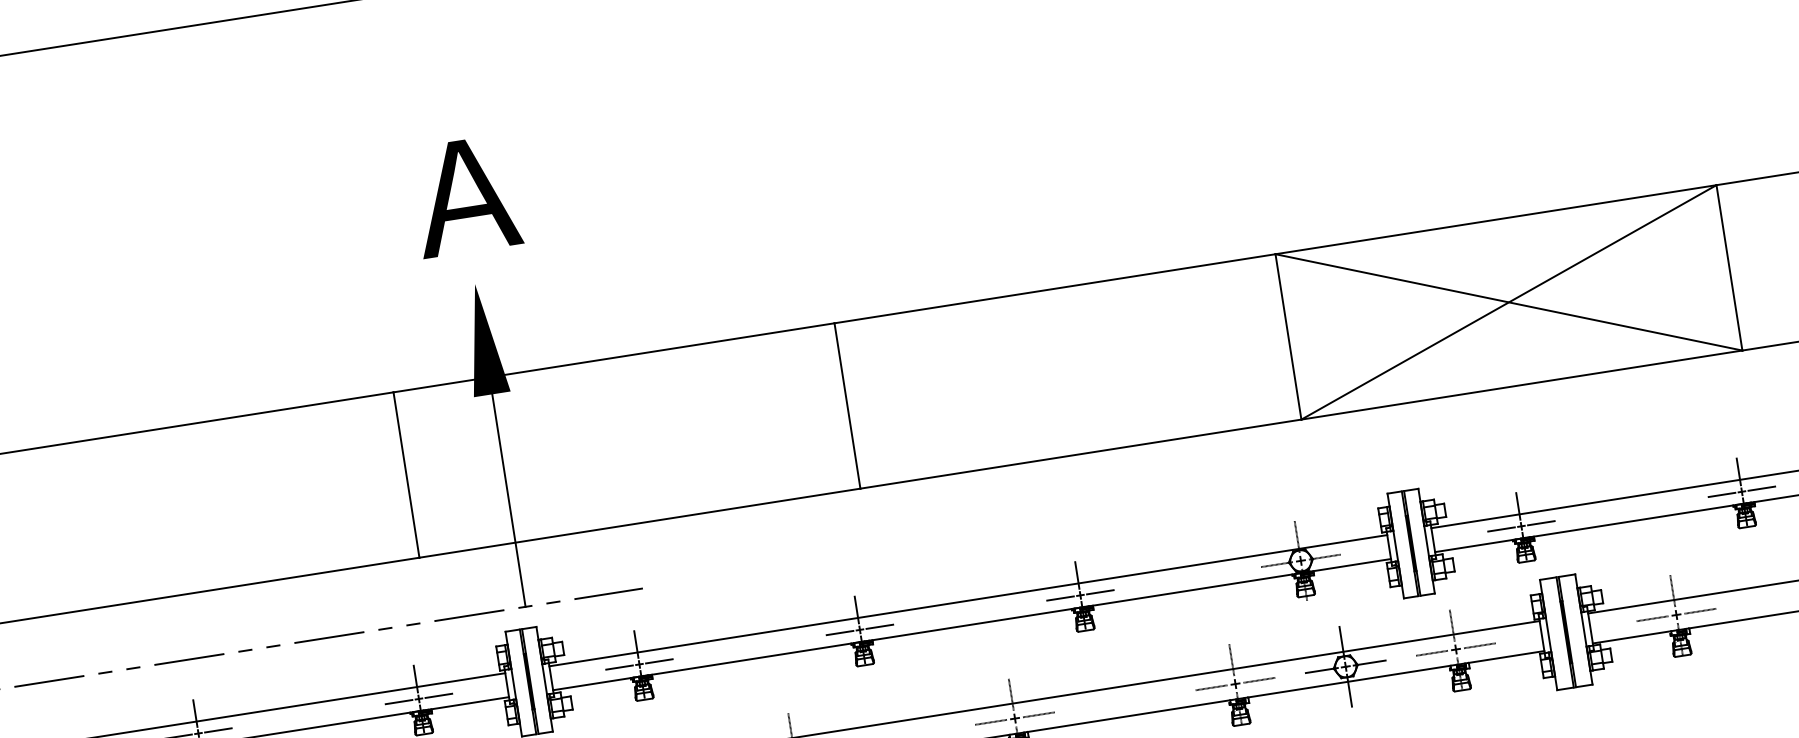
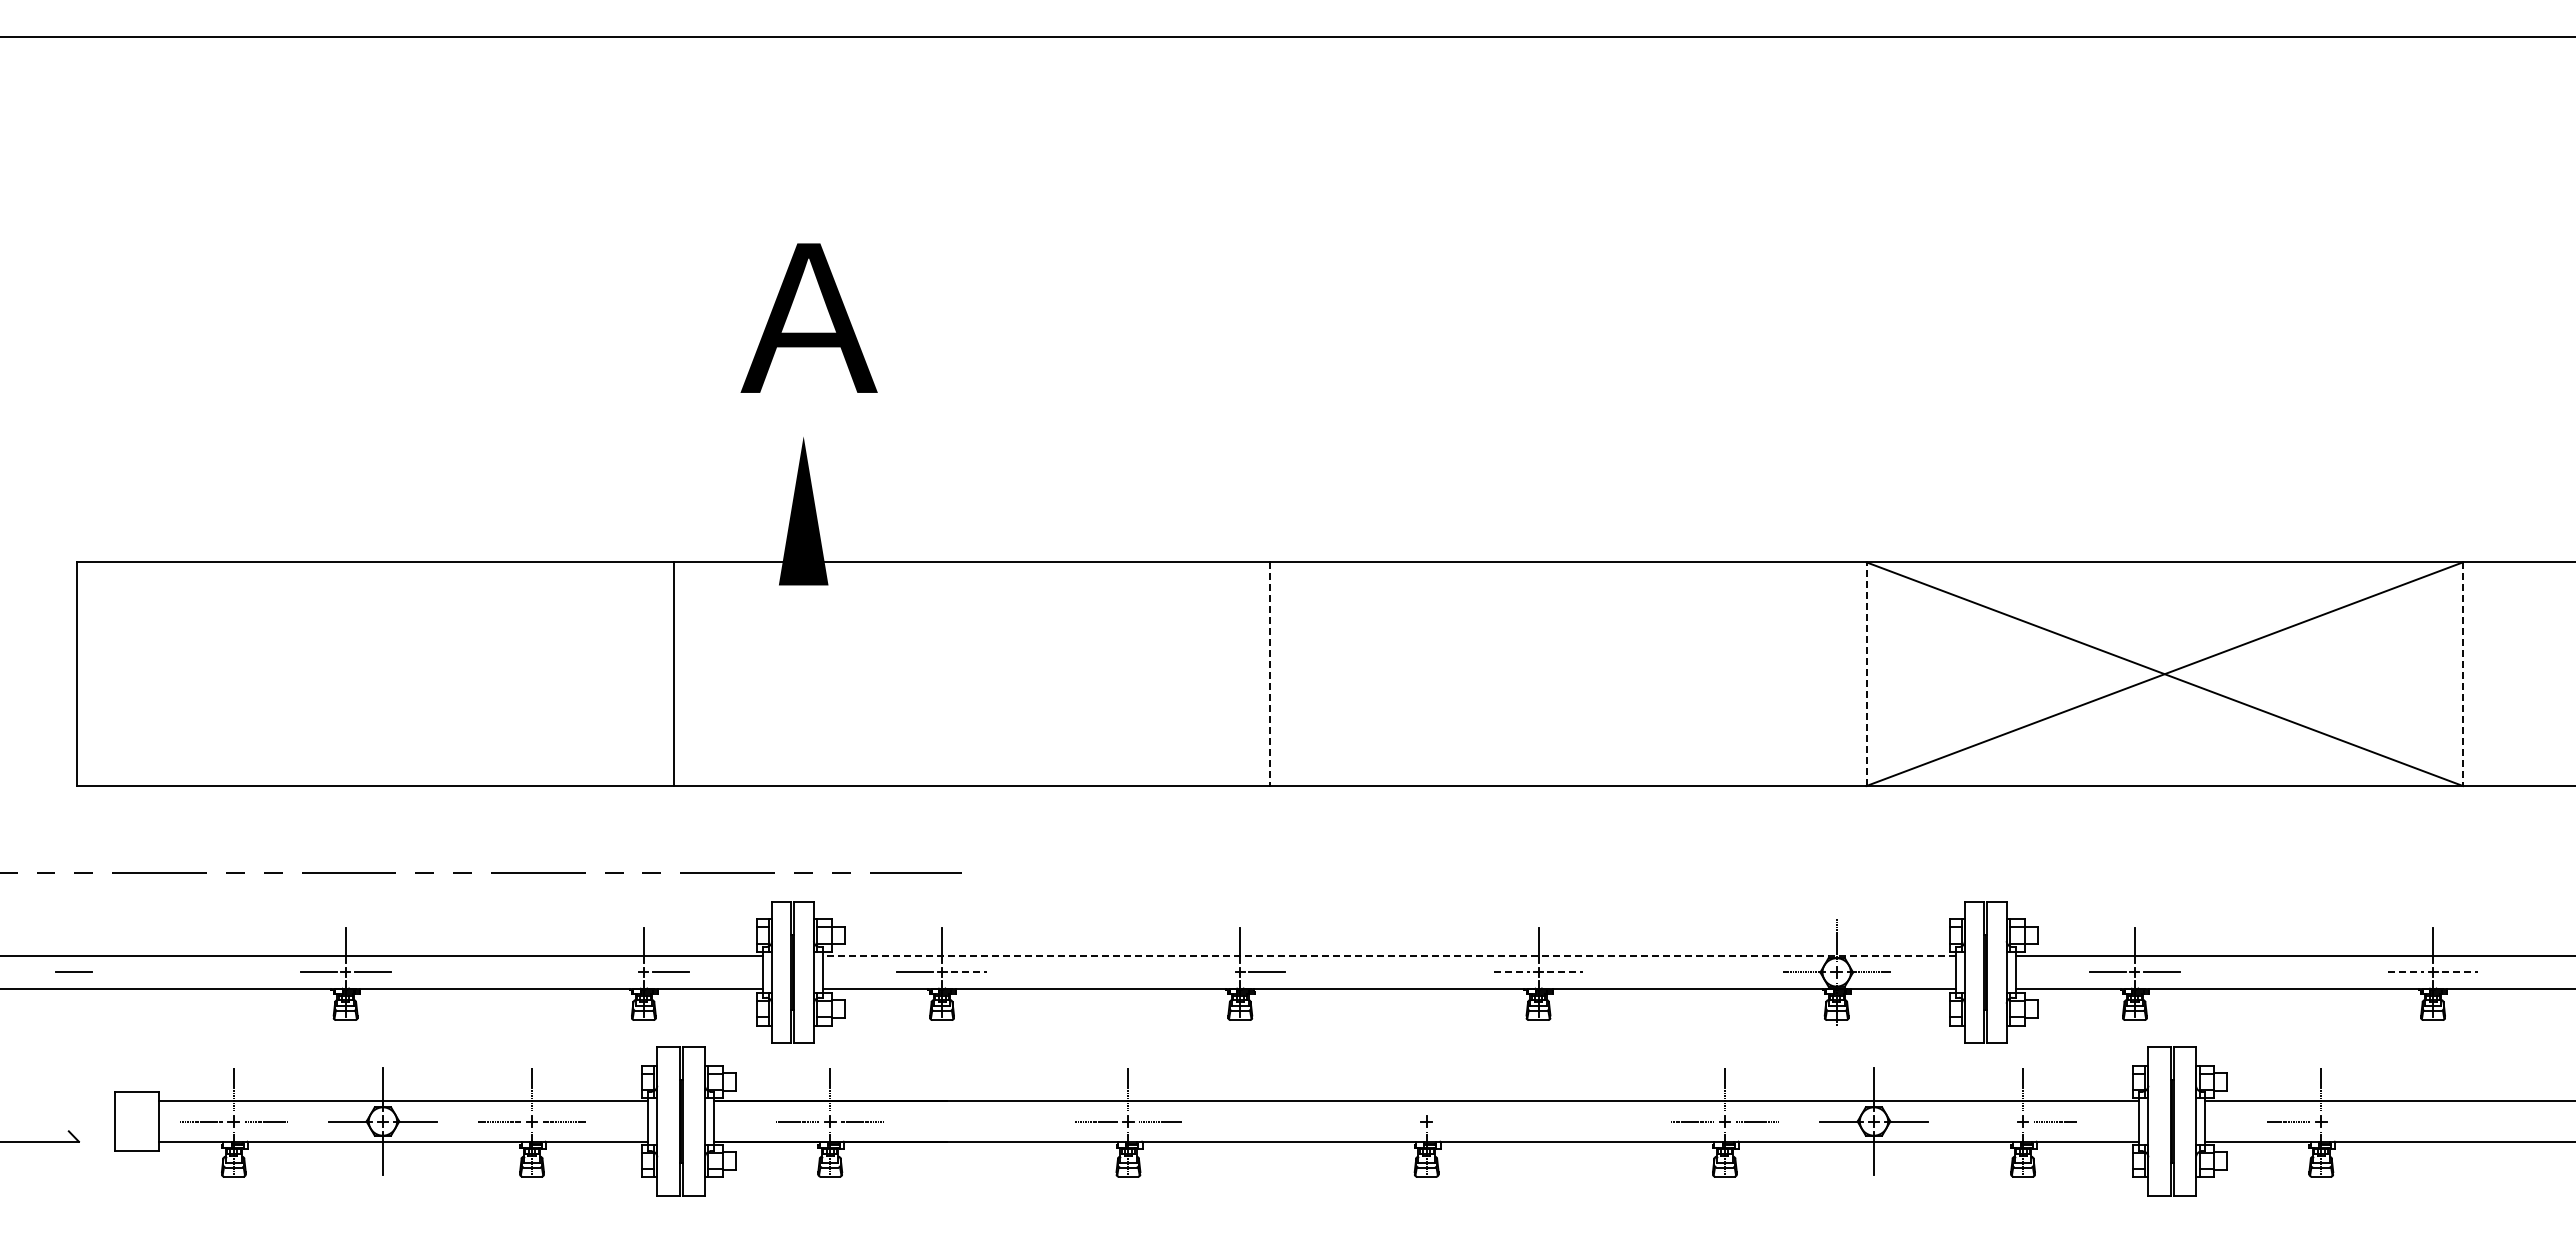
line: (1729, 268) -> (2462, 674), solid -> dashed
line: (1288, 337) -> (1866, 674), solid -> dashed
line: (847, 406) -> (1270, 674), solid -> dashed
line: (1762, 488) -> (2460, 972), solid -> dashed
line: (1722, 494) -> (2406, 972), solid -> dashed
line: (508, 500) -> (803, 728), removed
line: (1100, 592) -> (1565, 972), solid -> dashed
line: (1060, 598) -> (1511, 972), solid -> dashed
line: (968, 600) -> (1389, 956), solid -> dashed
line: (1700, 611) -> (2353, 1121), removed
line: (840, 633) -> (1213, 972), removed
line: (1431, 653) -> (1990, 1121), removed
line: (659, 661) -> (969, 972), solid -> dashed
line: (1011, 694) -> (1426, 1088), removed
line: (398, 702) -> (616, 972), removed
line: (1038, 714) -> (1458, 1121), removed
line: (990, 722) -> (1393, 1121), removed

